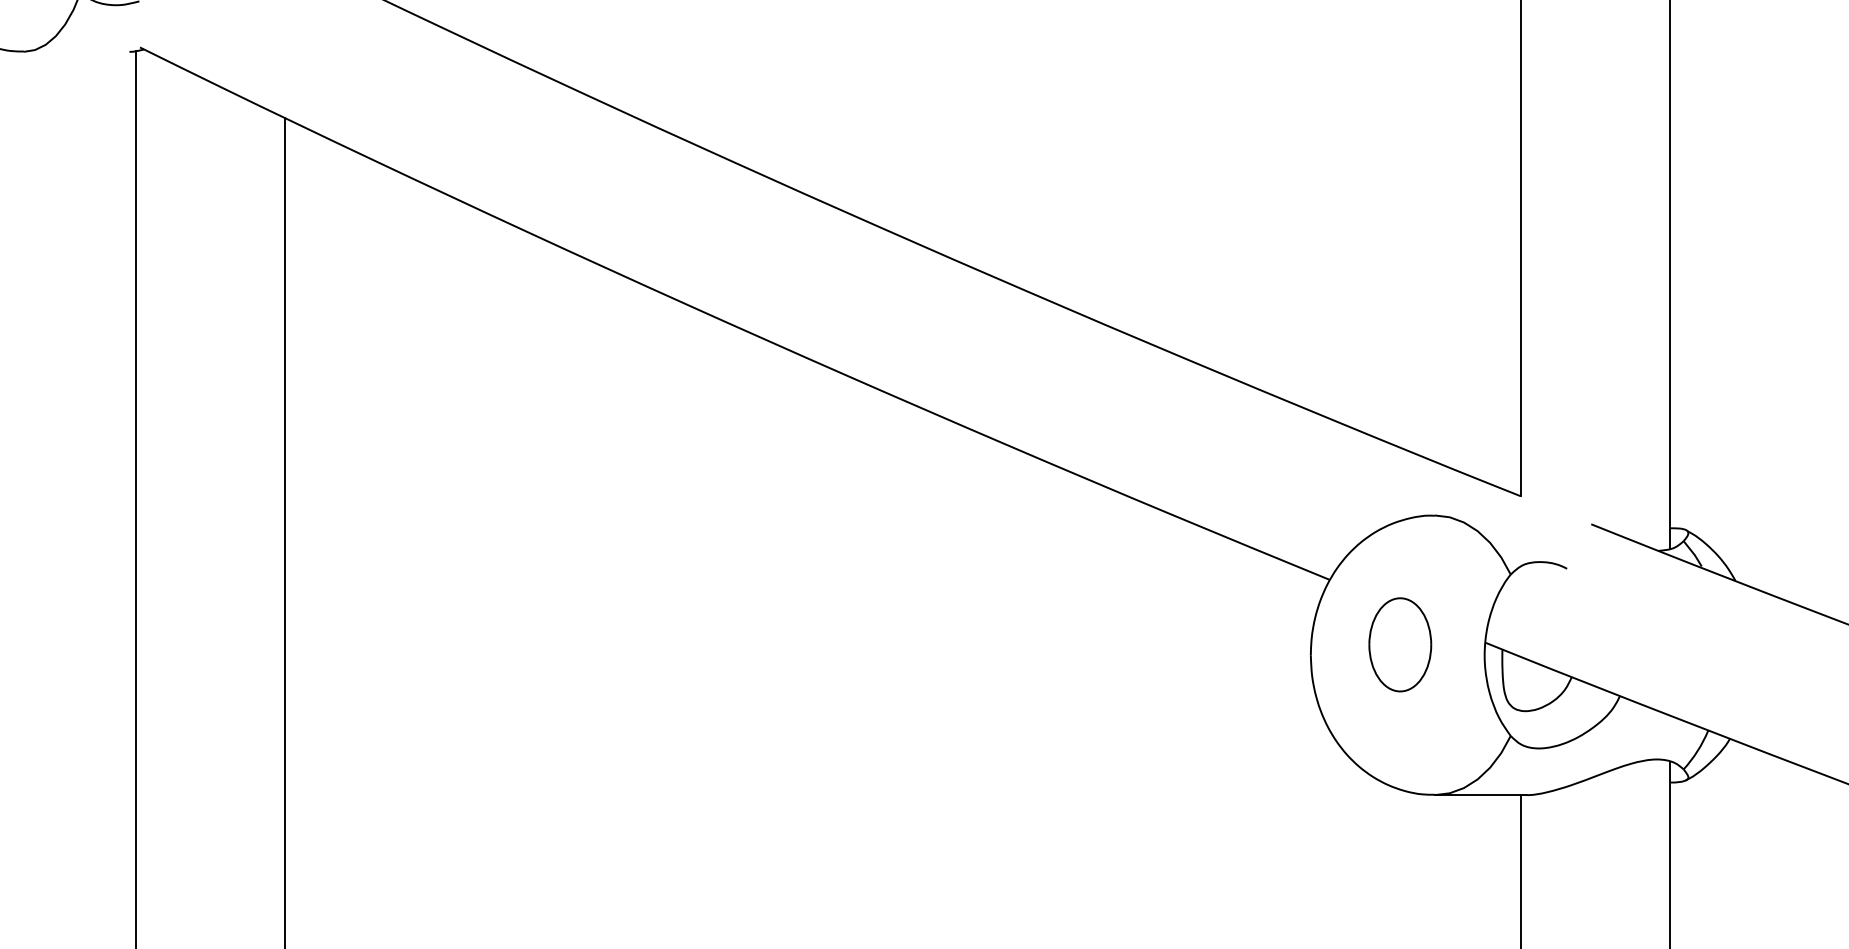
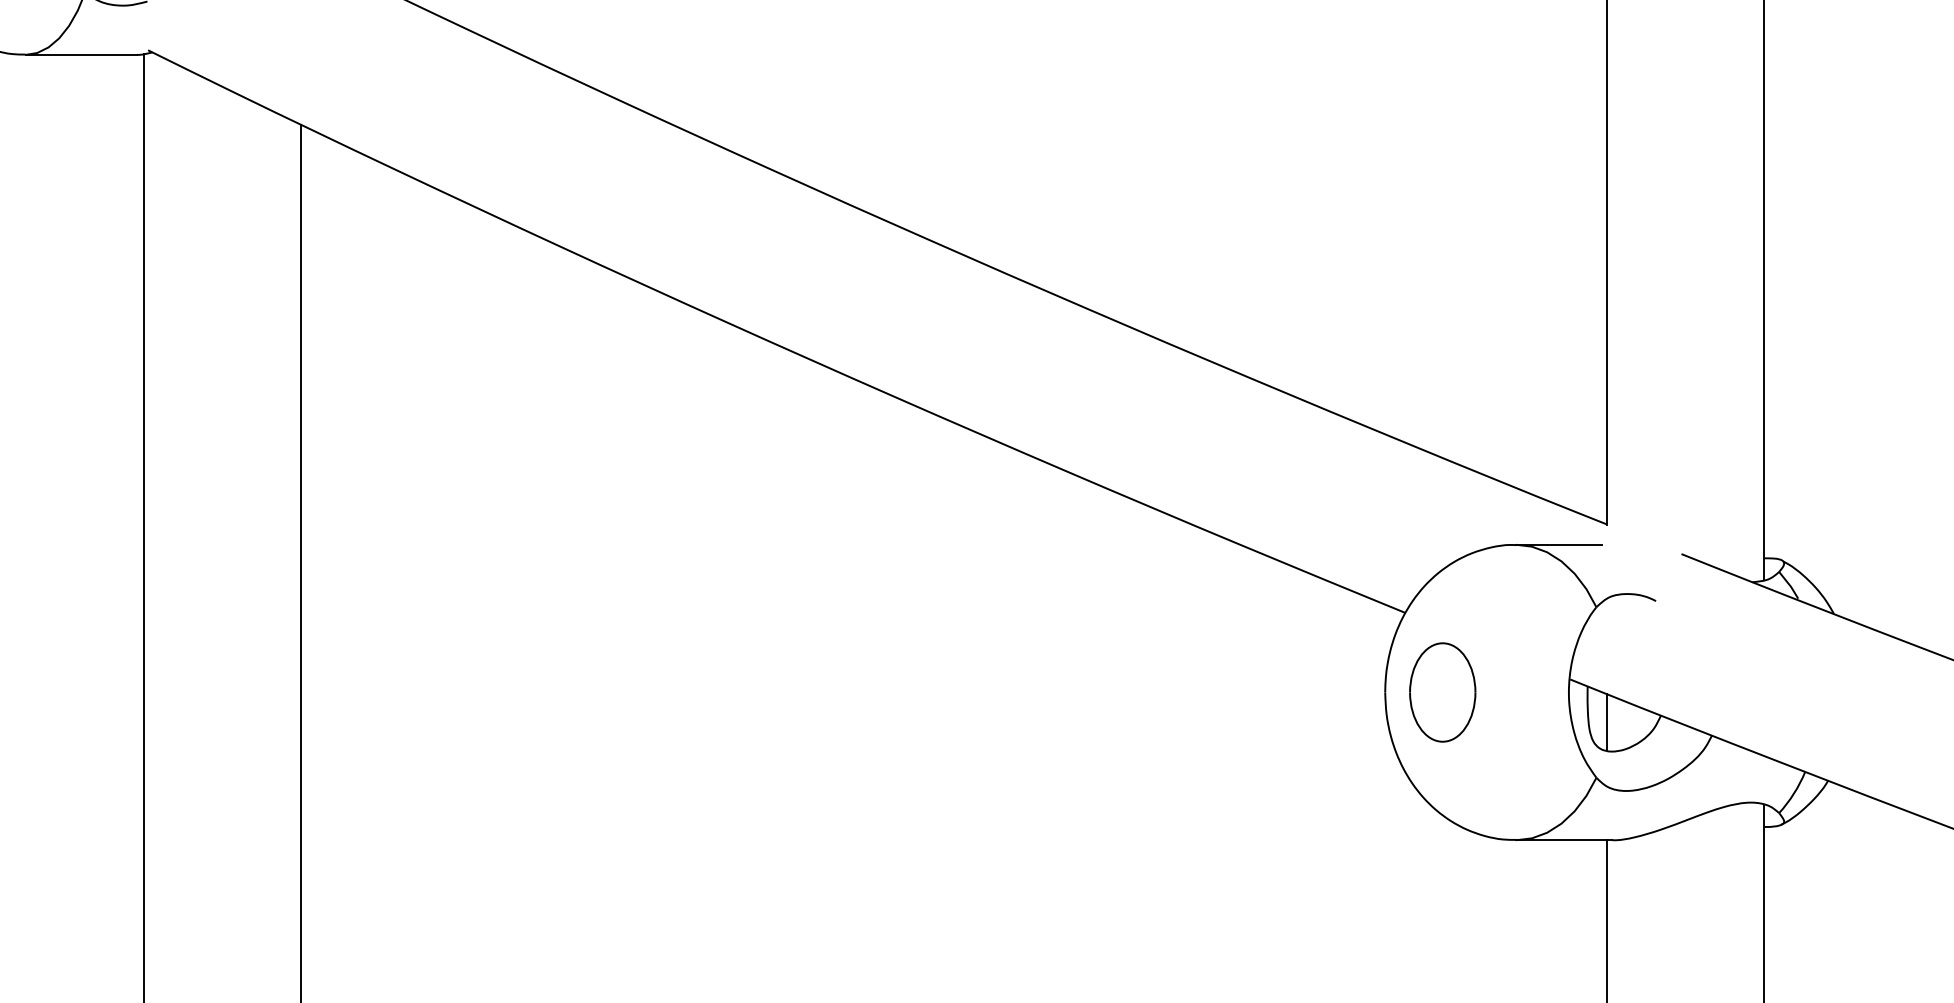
line: (76, 51) -> (80, 54), added
line: (1474, 515) -> (1558, 544), added
part: (1400, 644) -> (1442, 692), moved
line: (1520, 683) -> (1606, 722), added

